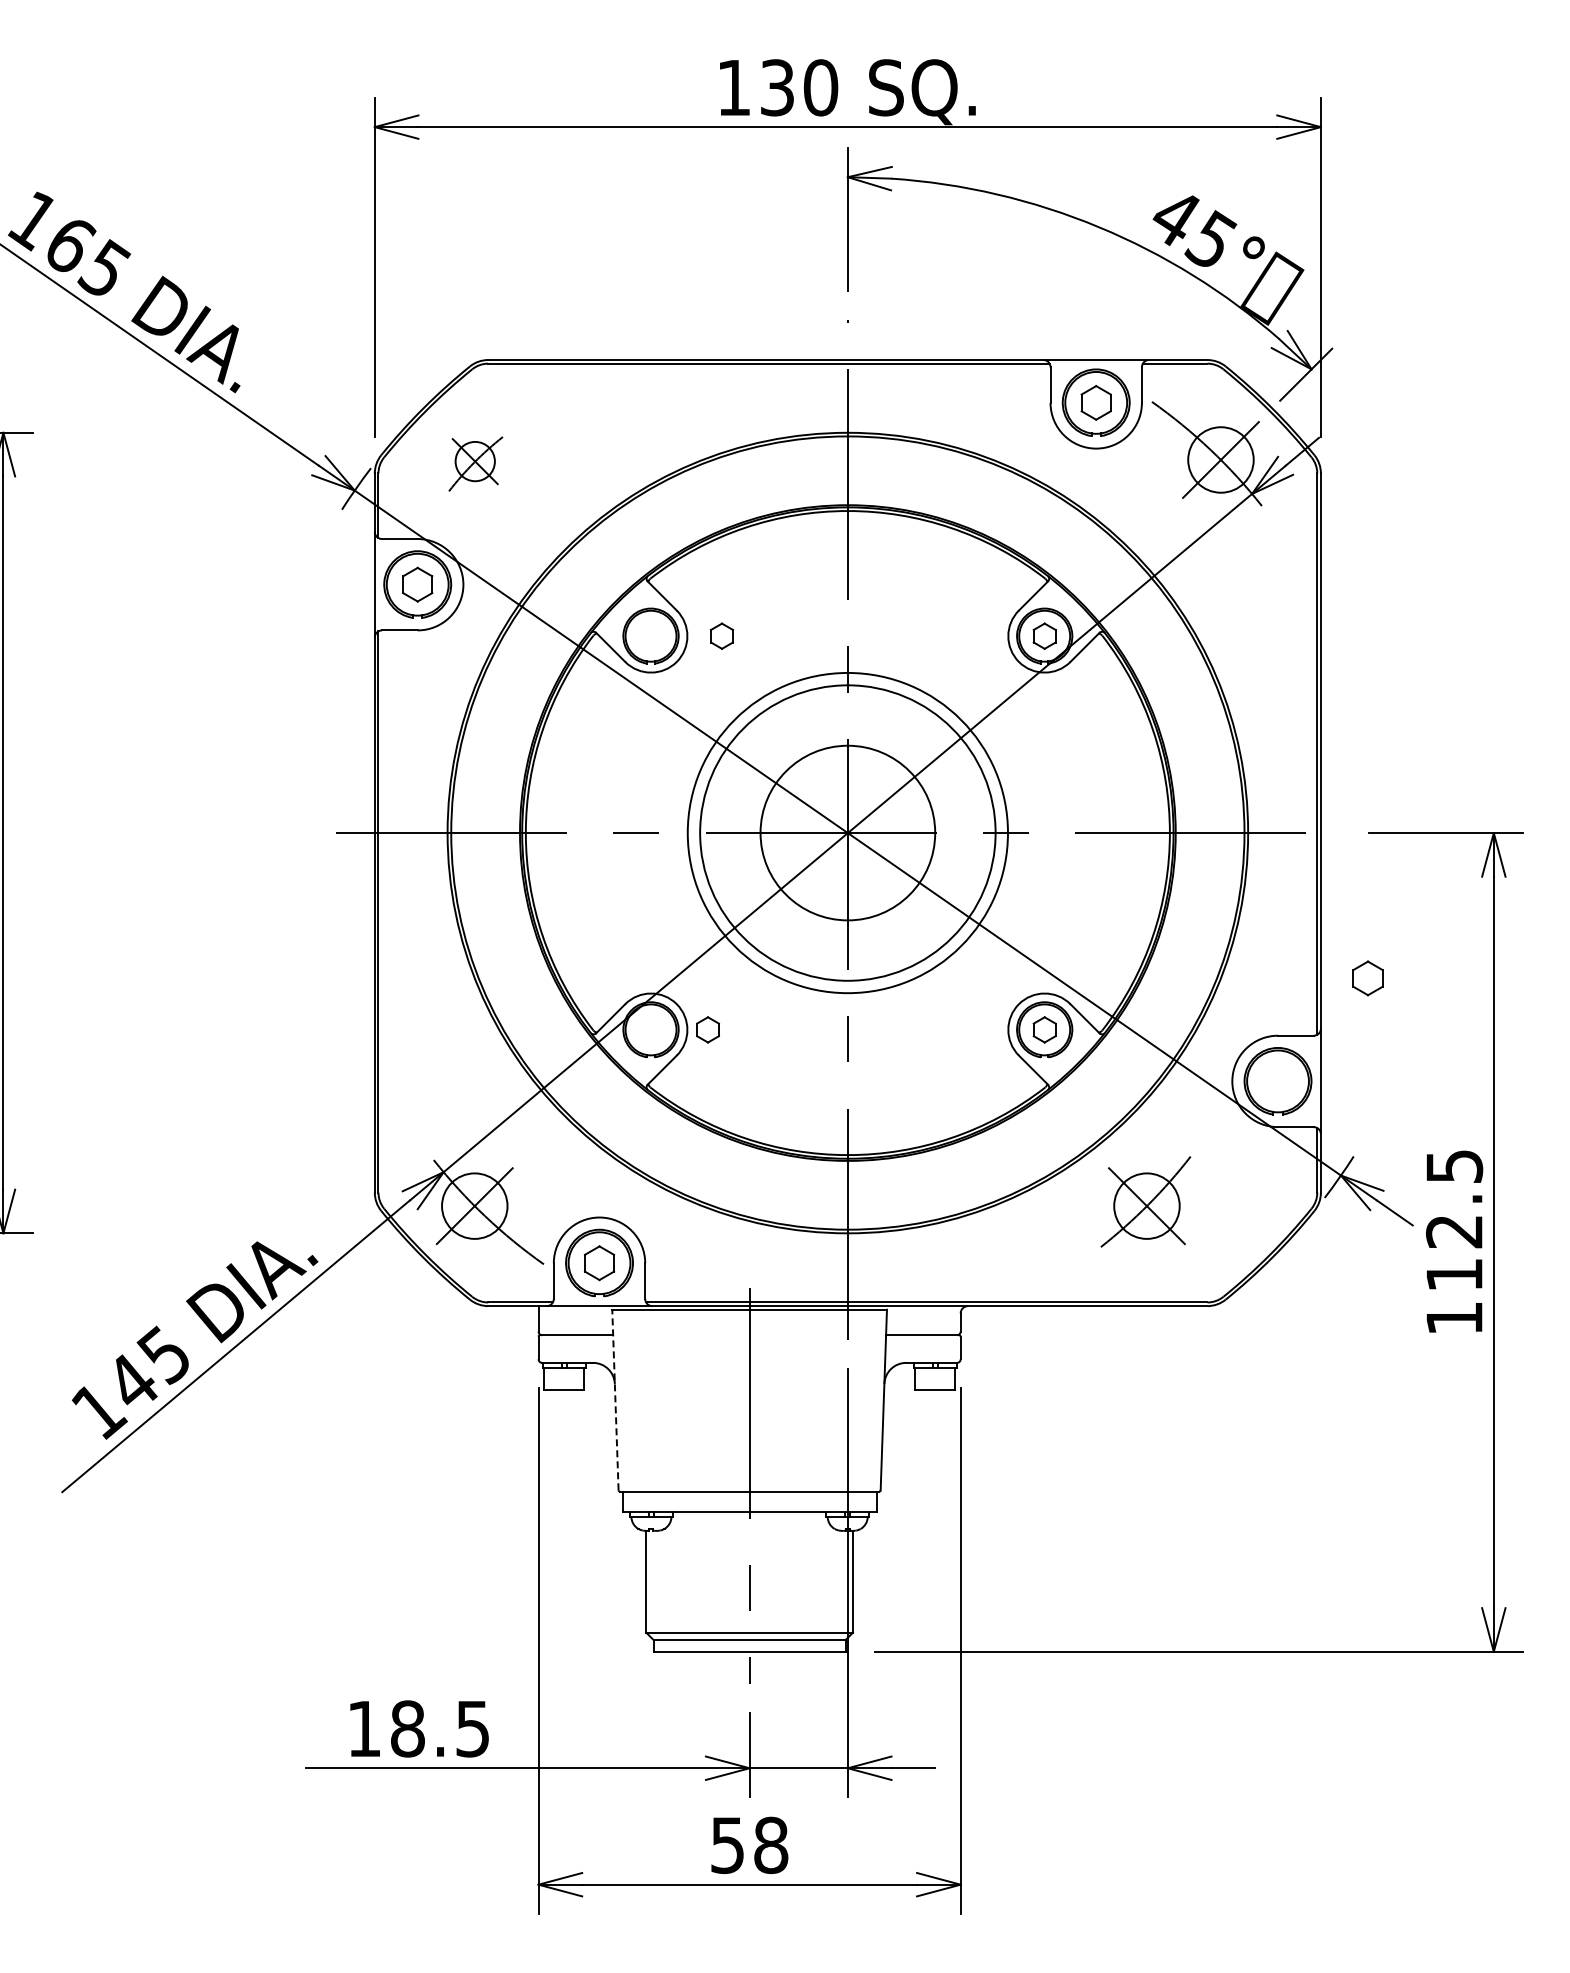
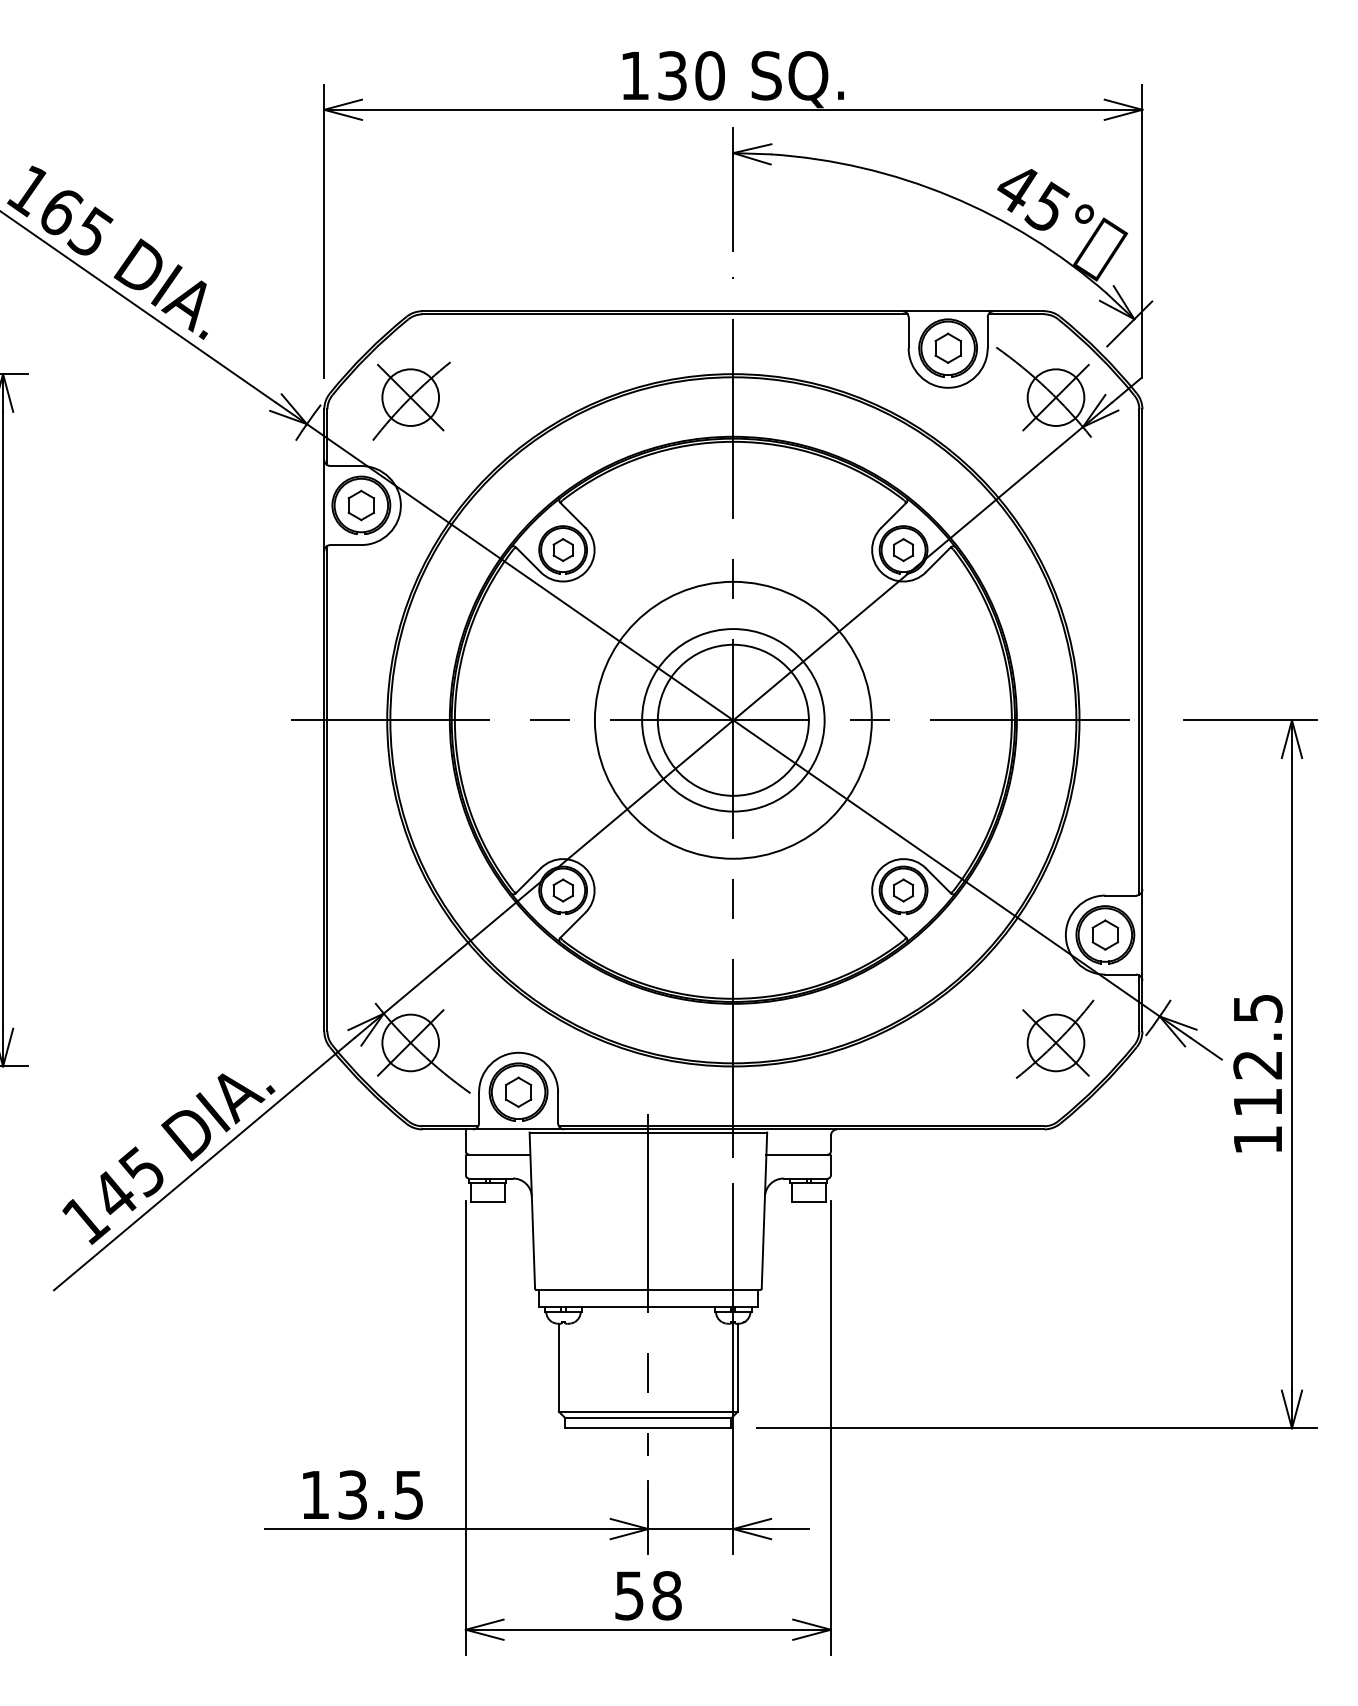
part: (475, 463) -> (411, 400), size x1.67
part: (721, 635) -> (562, 549), moved
circle: (847, 832) -> (733, 719), size x0.71
part: (1367, 978) -> (1104, 935), moved
part: (707, 1029) -> (562, 890), moved
part: (1145, 1201) -> (1054, 1038), moved
line: (615, 1399) -> (532, 1210), dashed -> solid
text: (407, 1728) -> (352, 1494), 18.5 -> 13.5

